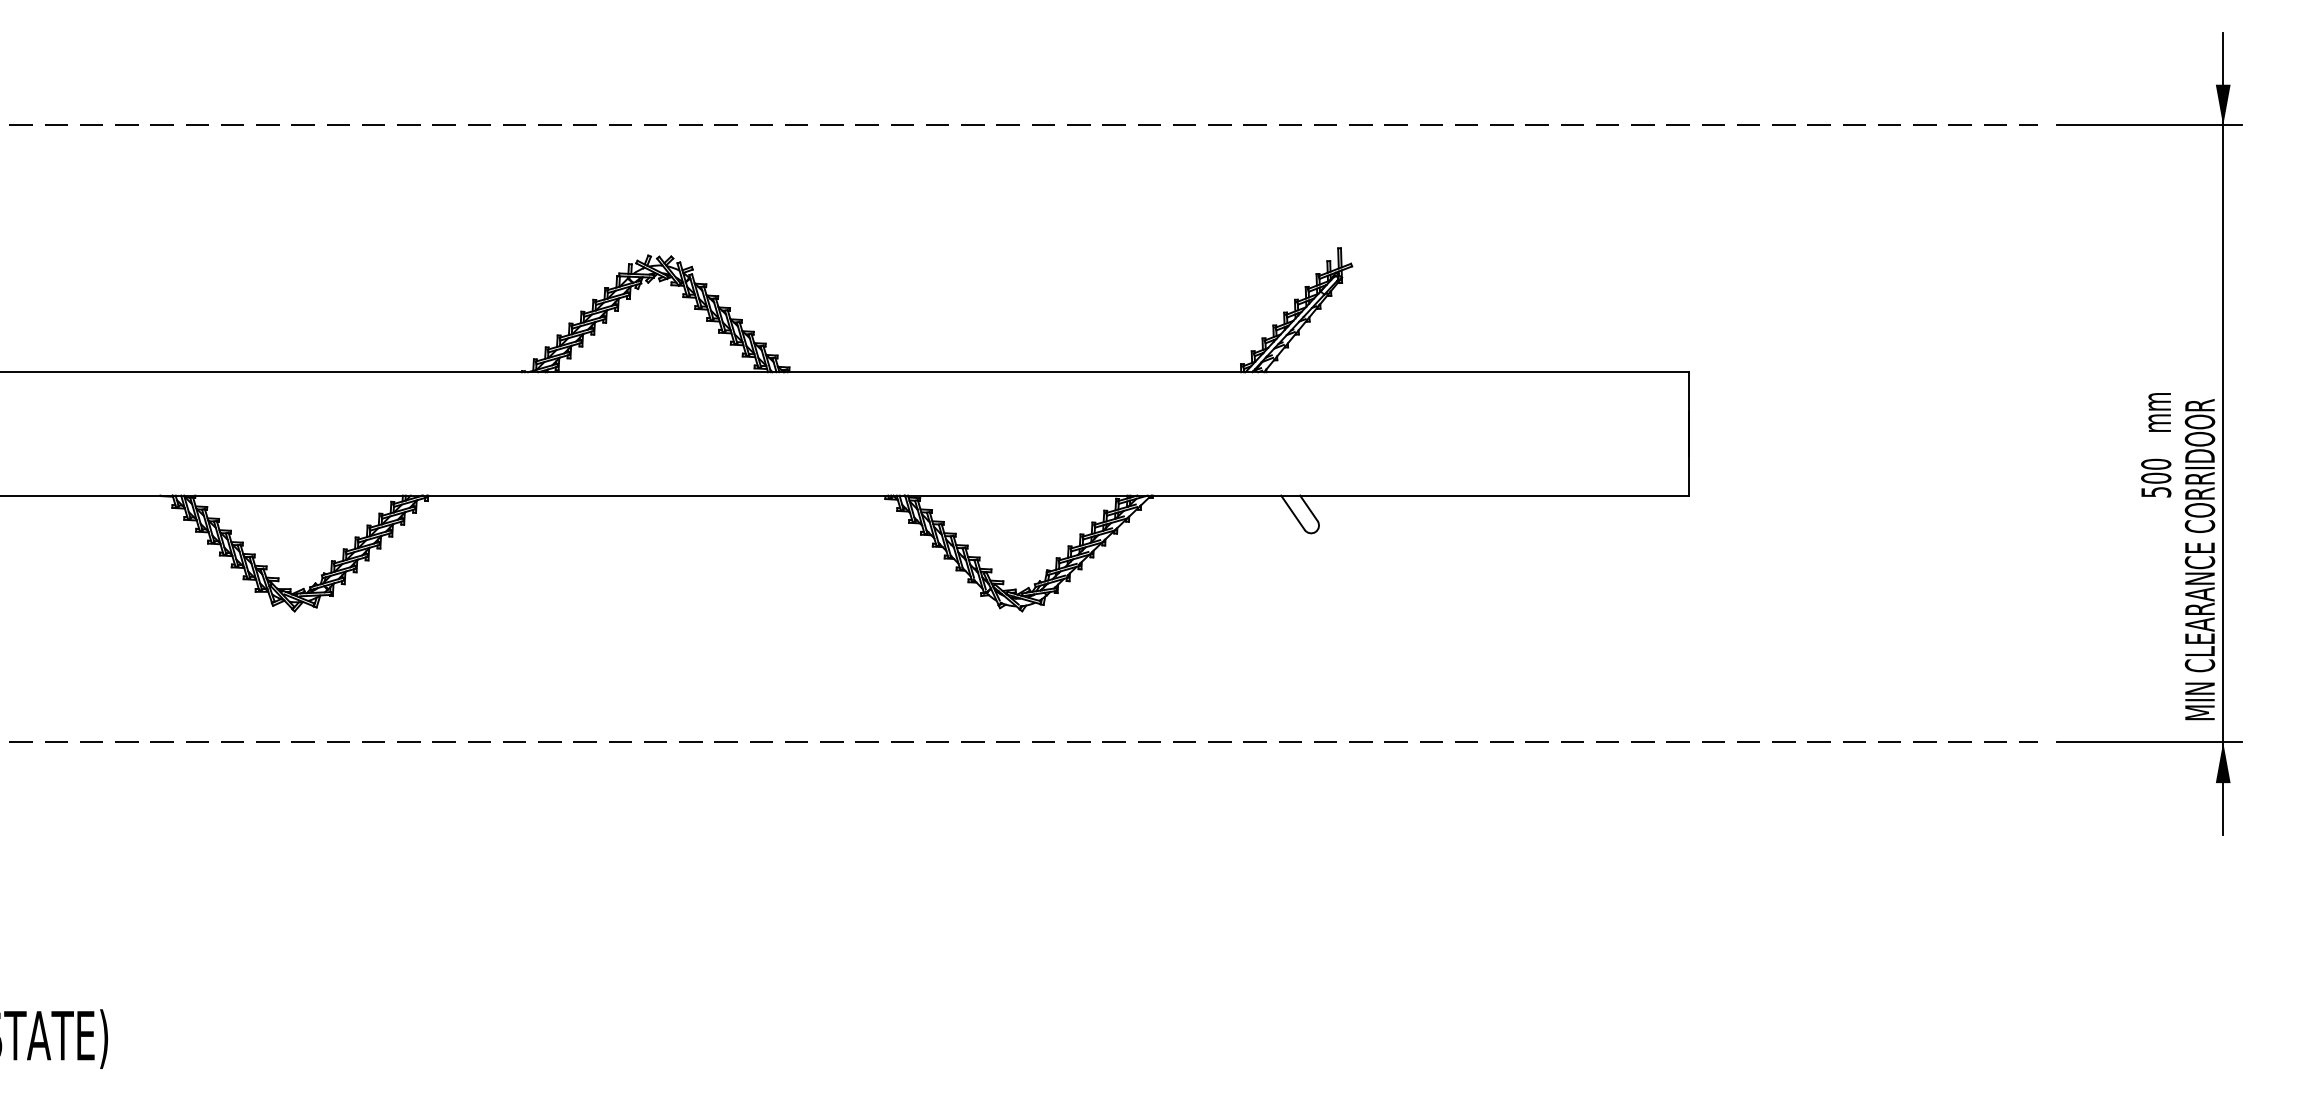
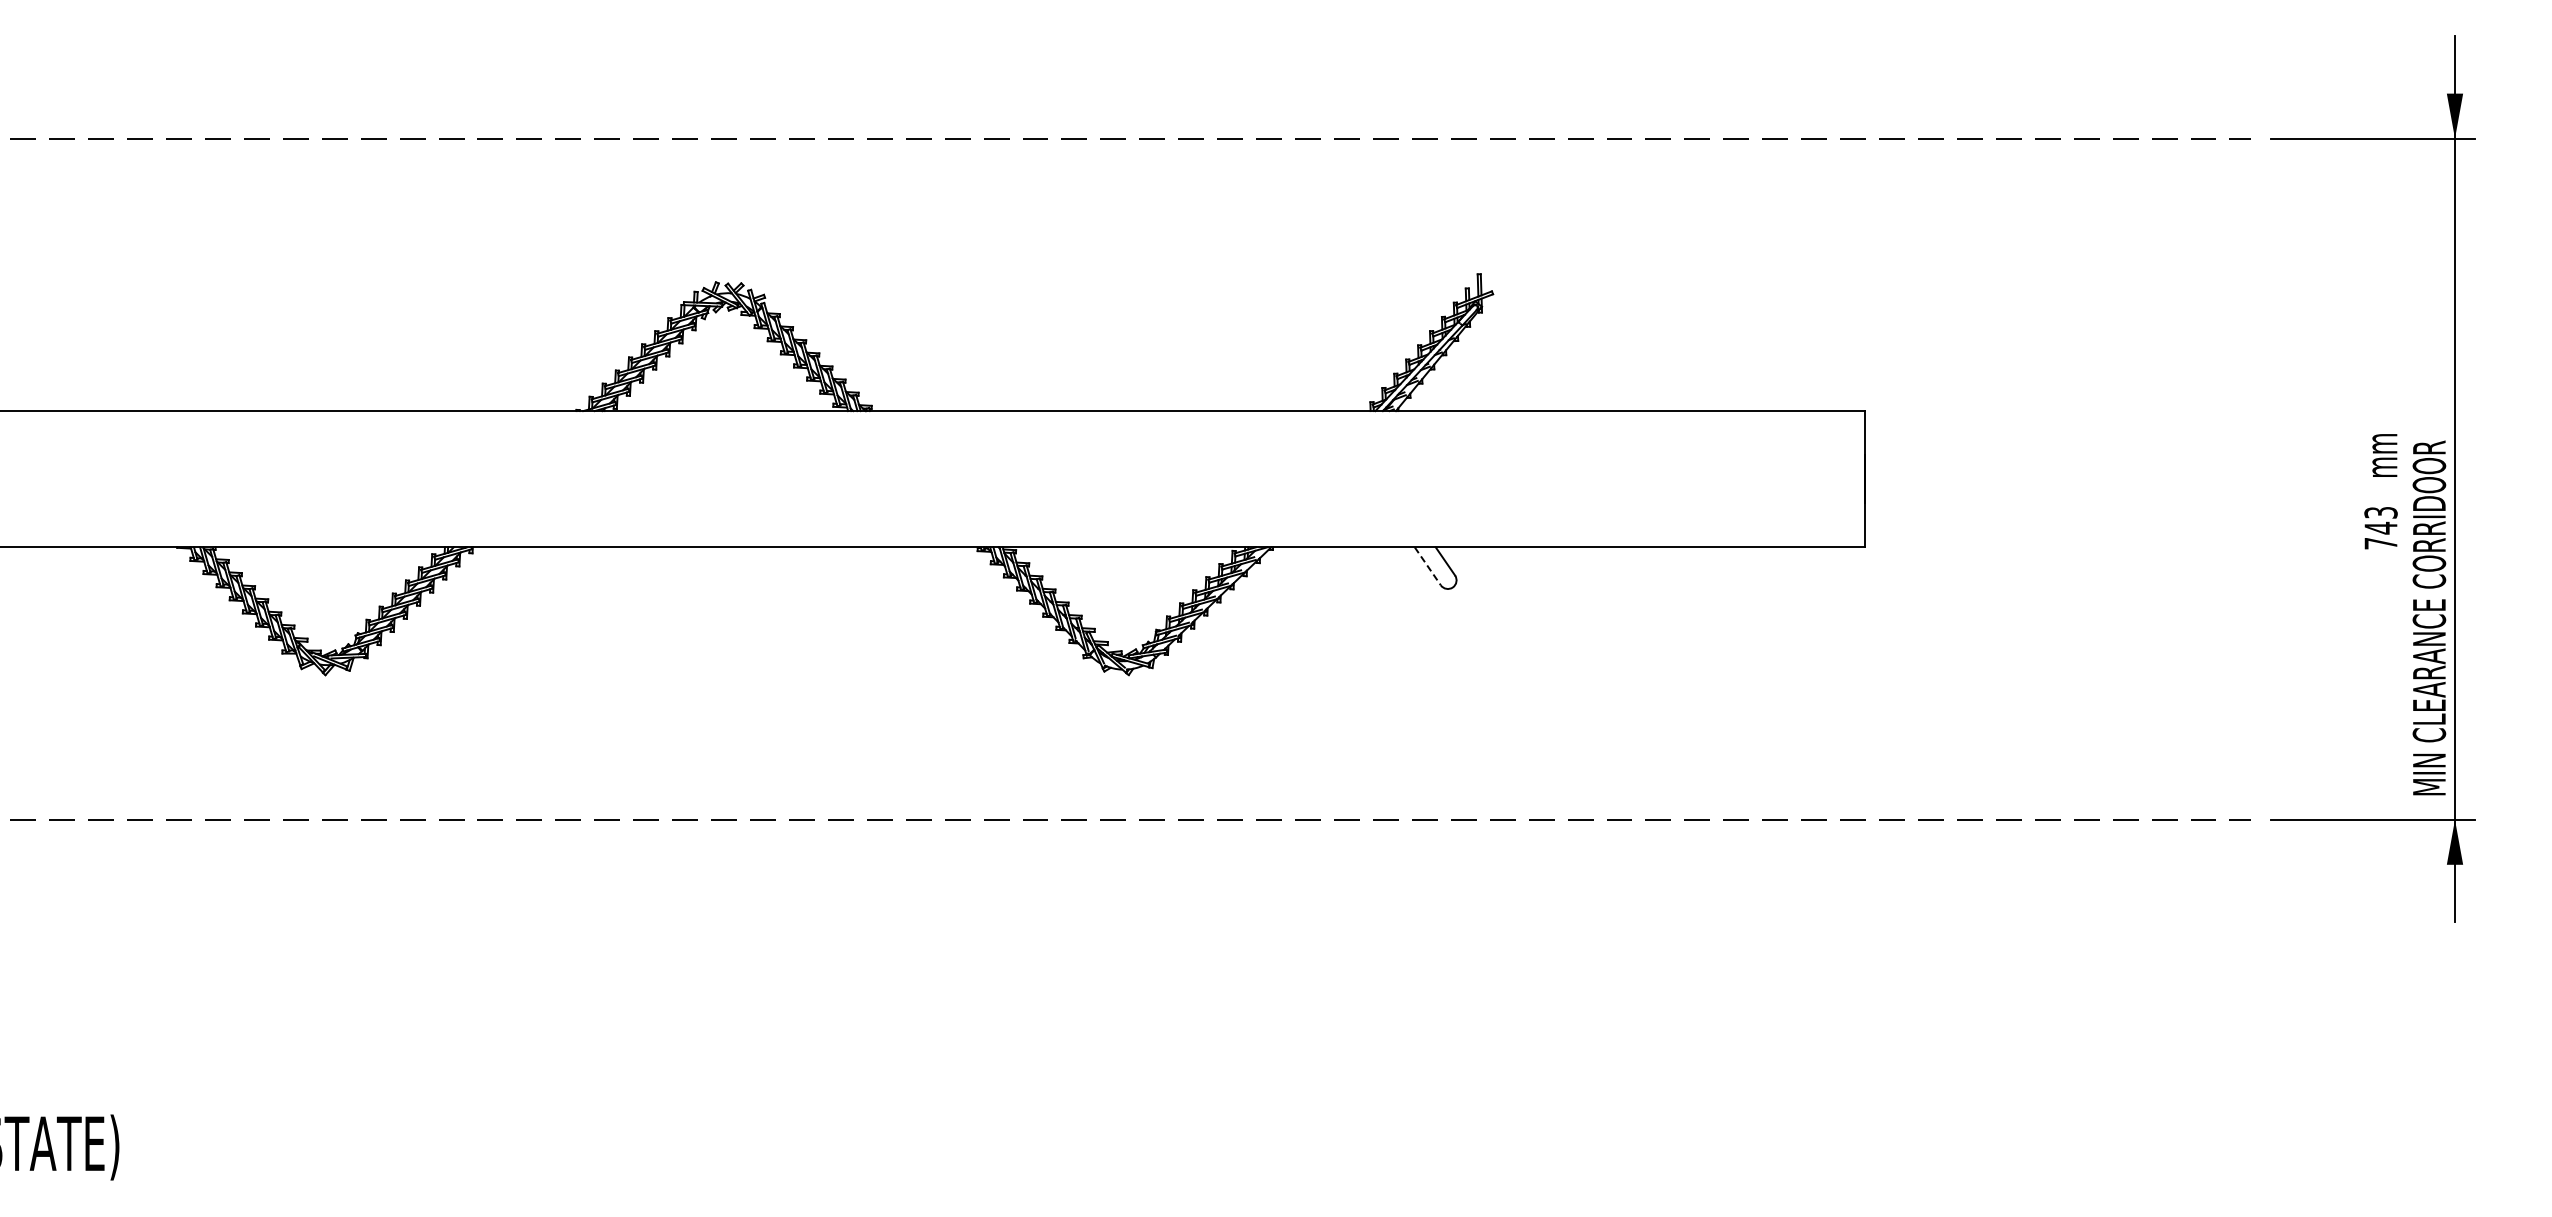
text: (2155, 477) -> (2380, 527), 500 -> 743
line: (1293, 512) -> (1428, 566), solid -> dashed

